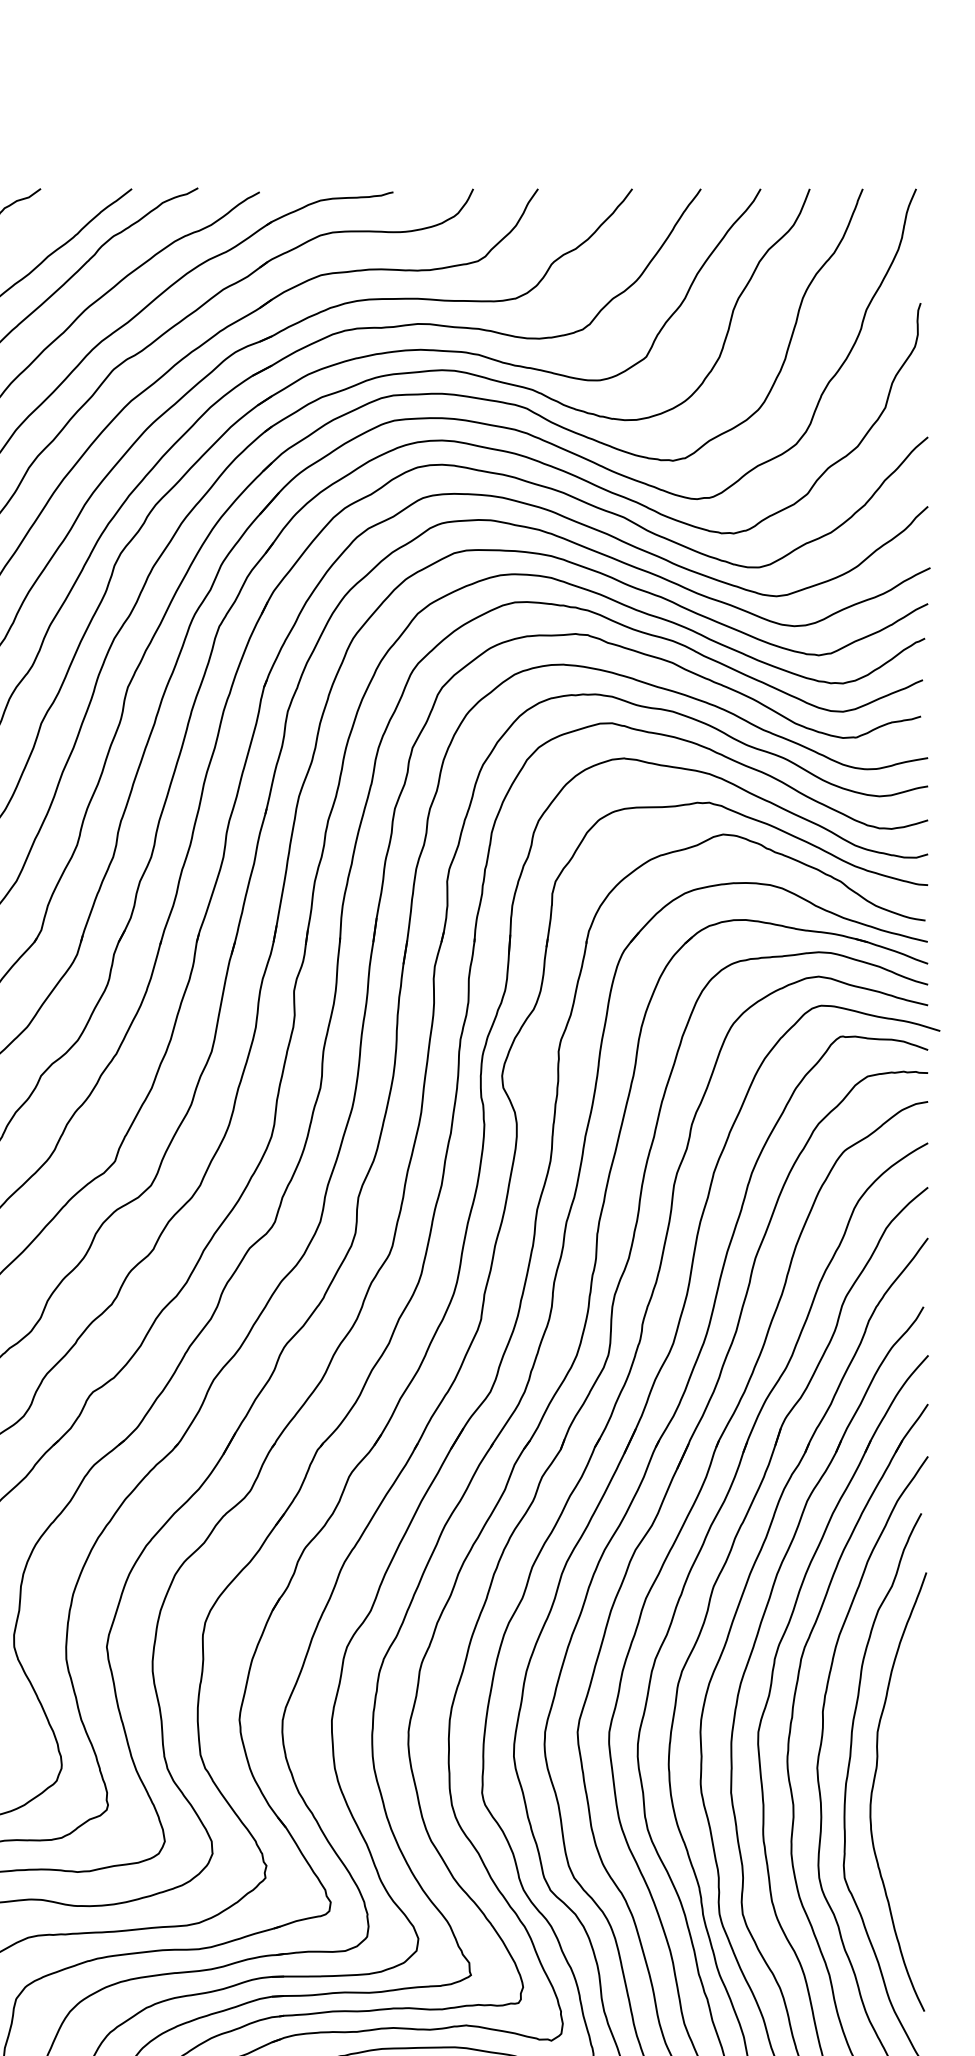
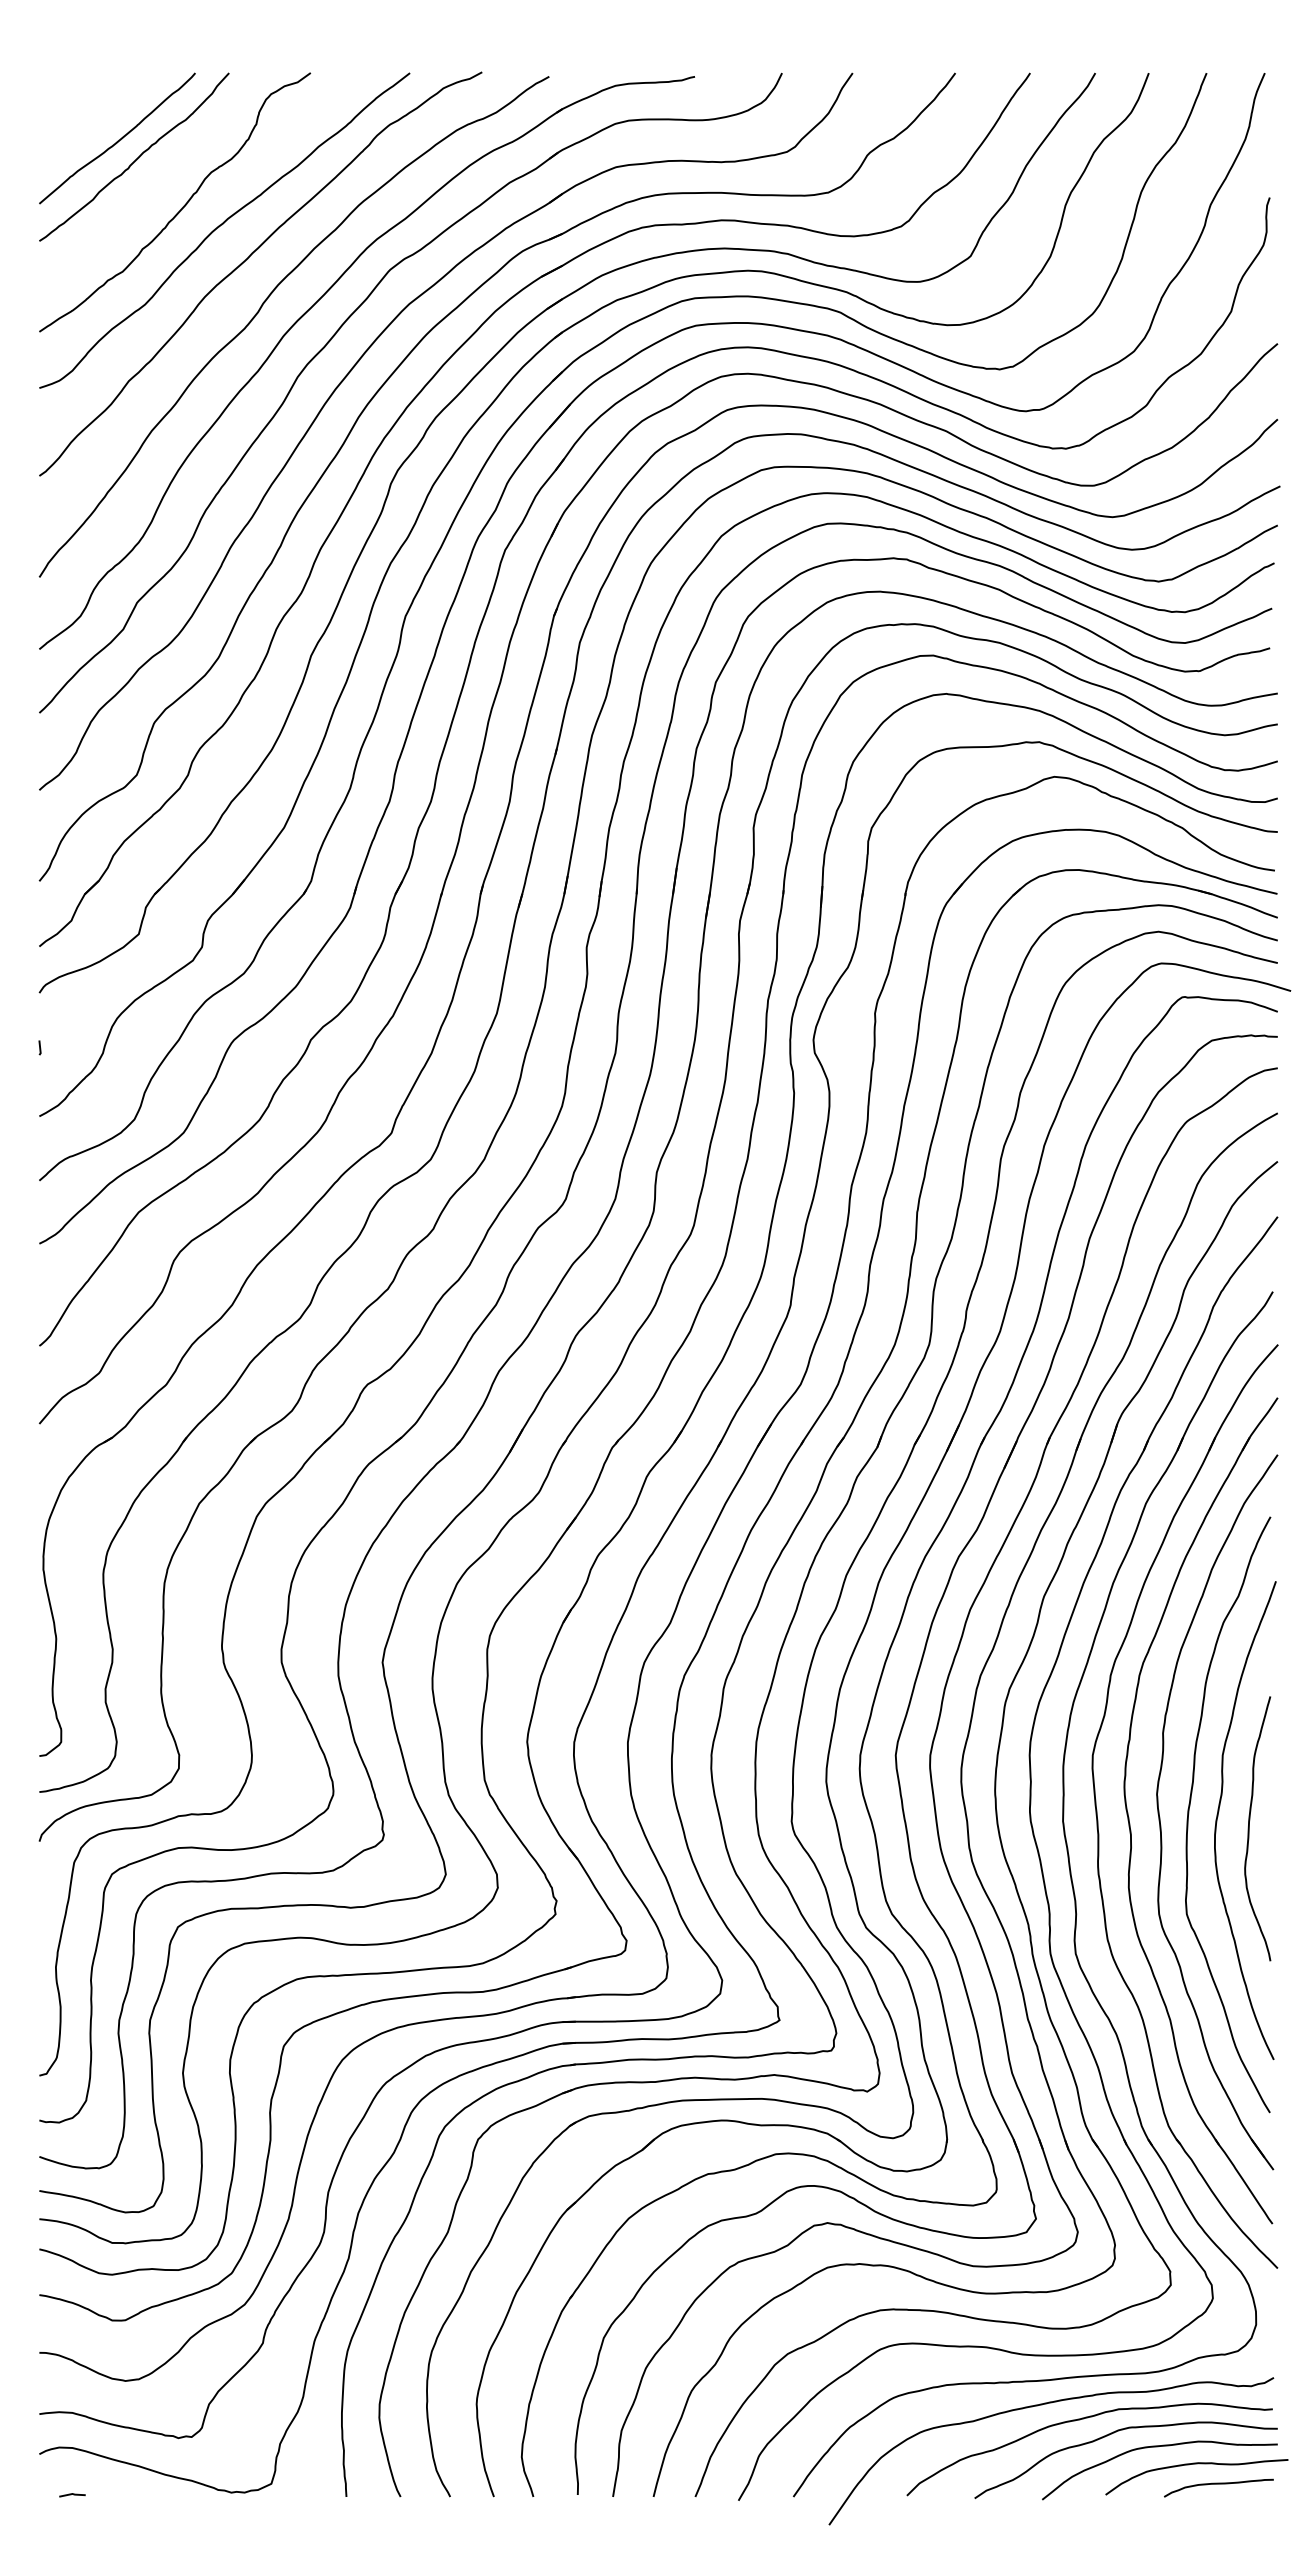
curve: (902, 1799) -> (1249, 1828), added

